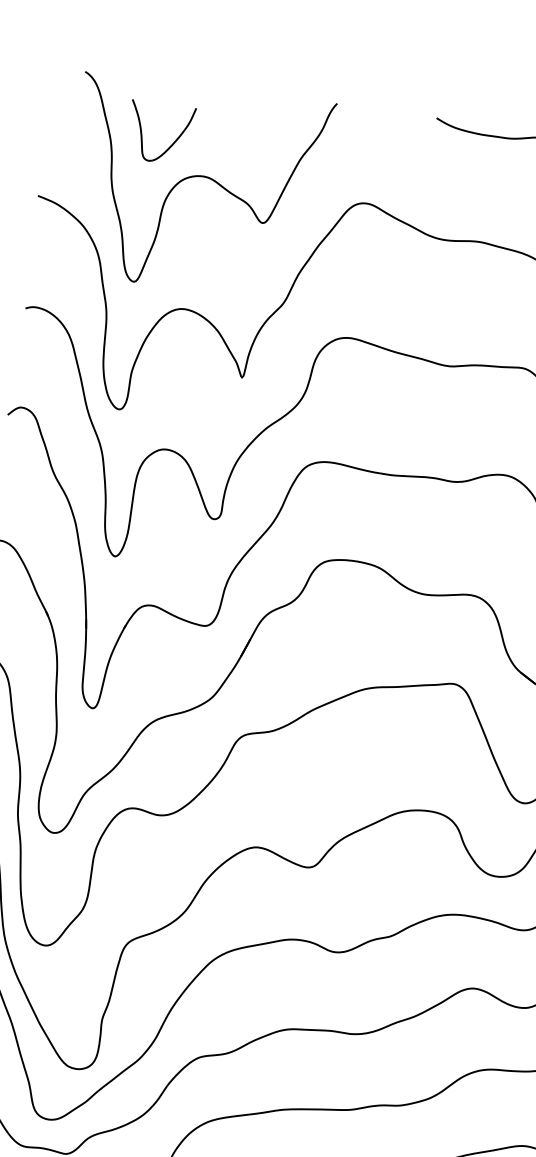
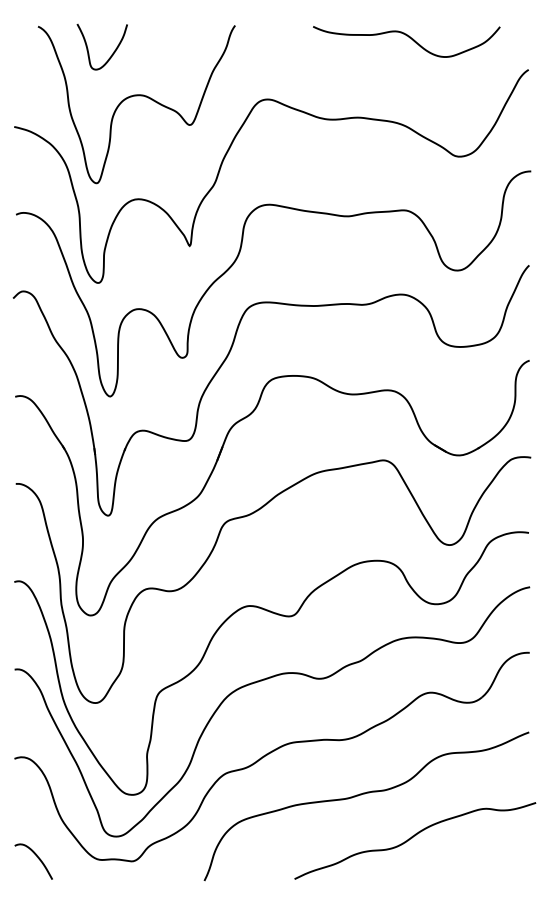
curve: (171, 144) -> (111, 54), moved

